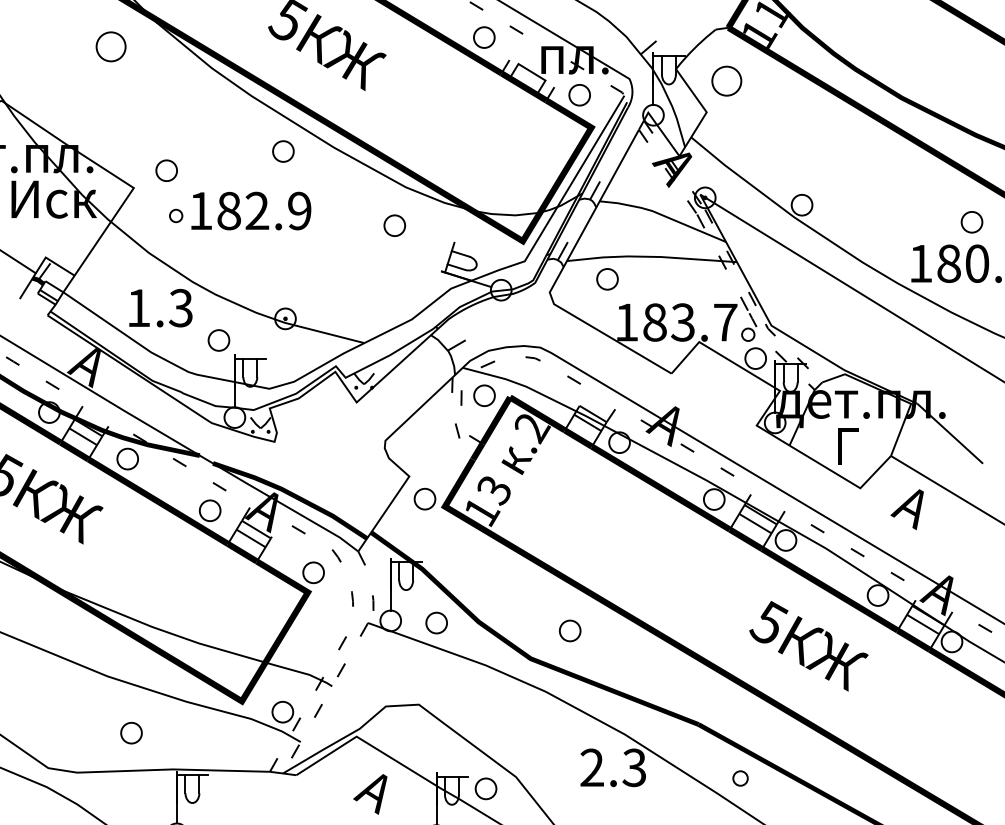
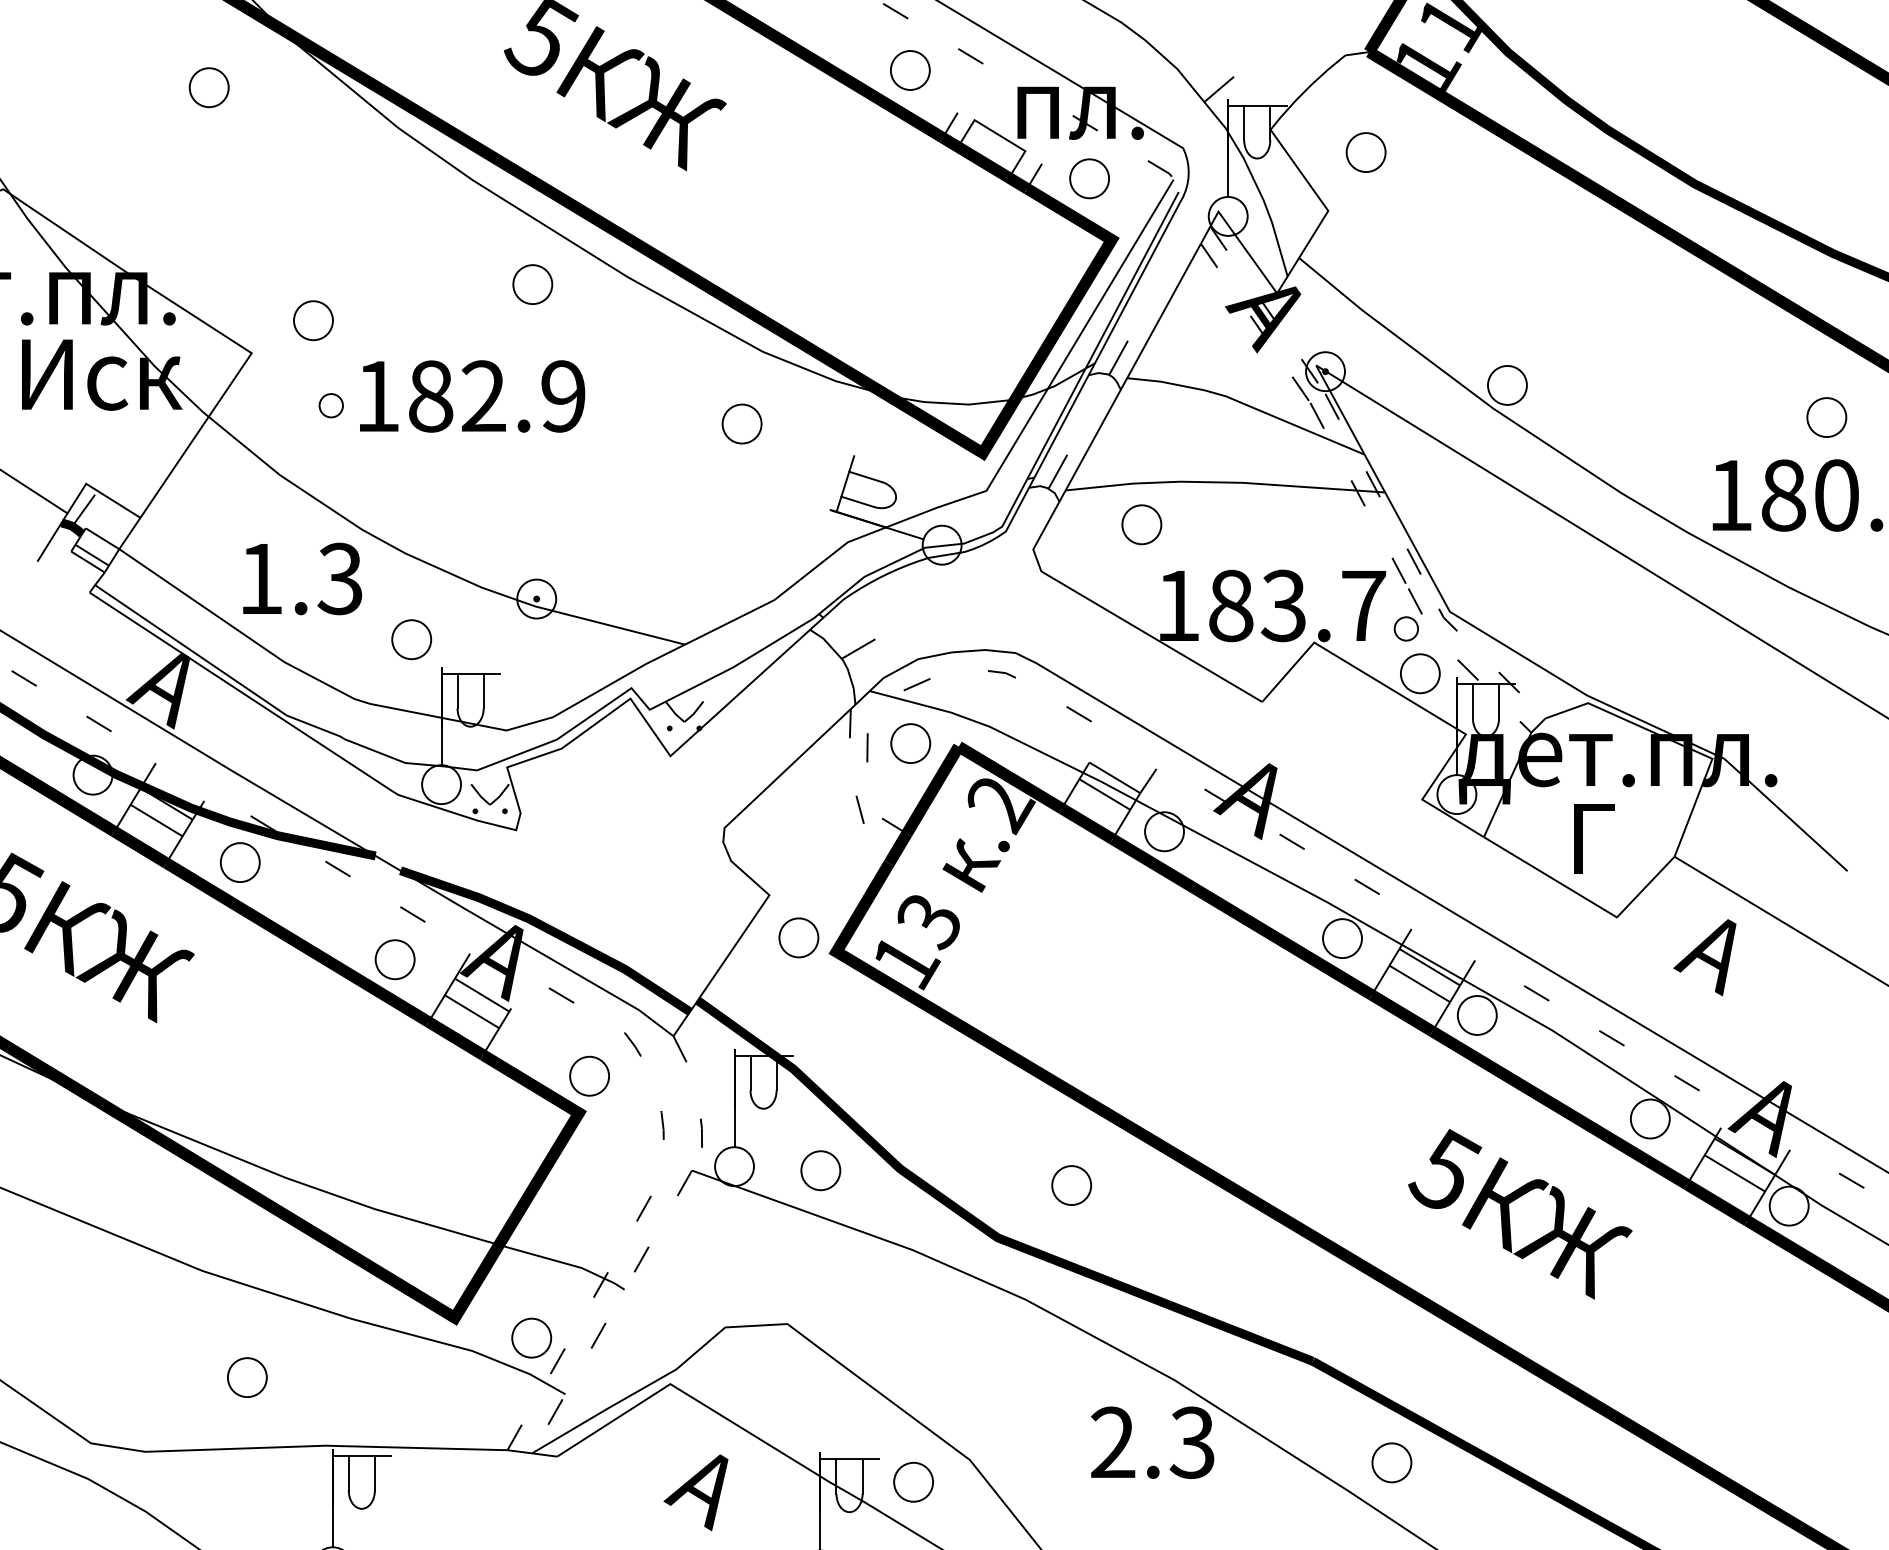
part: (111, 46) -> (209, 87), size x0.71
part: (726, 81) -> (1365, 152), size x0.71
part: (740, 778) -> (1391, 1462), size x1.43

